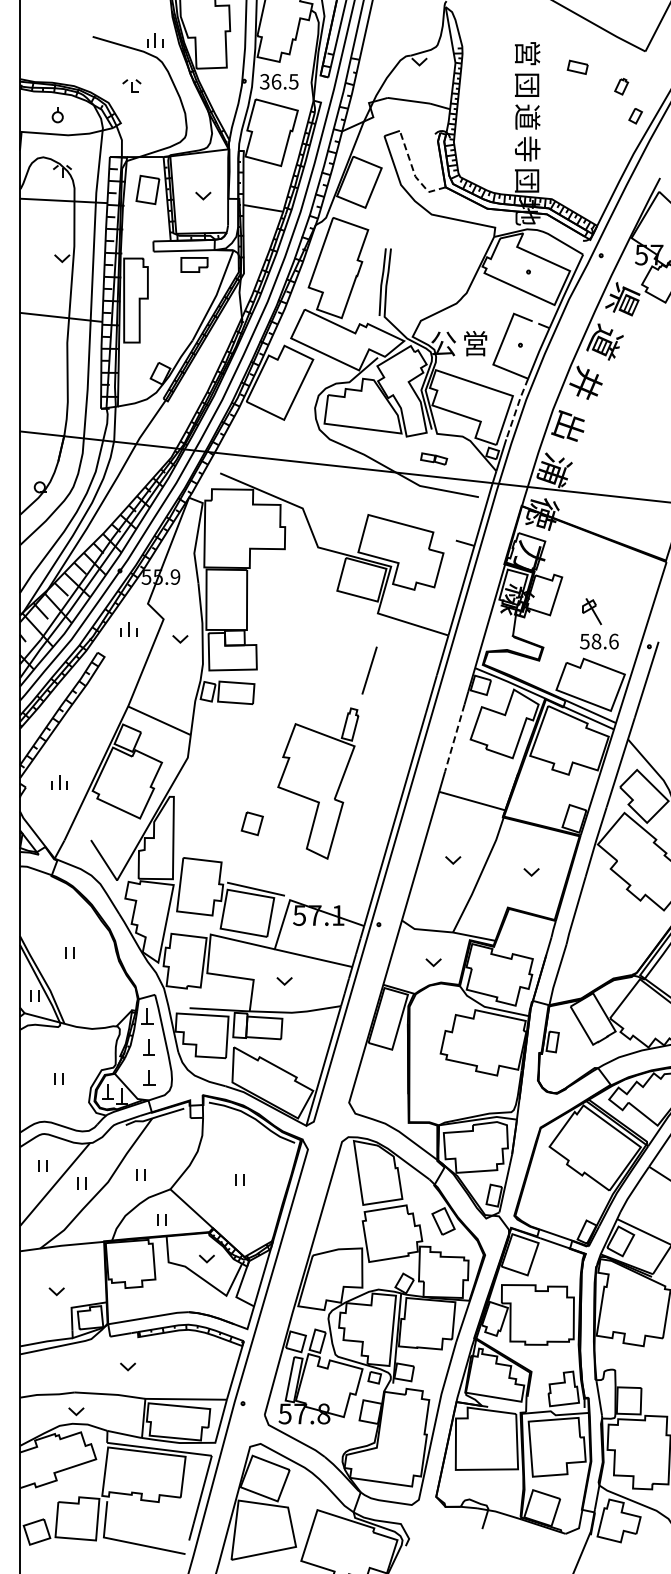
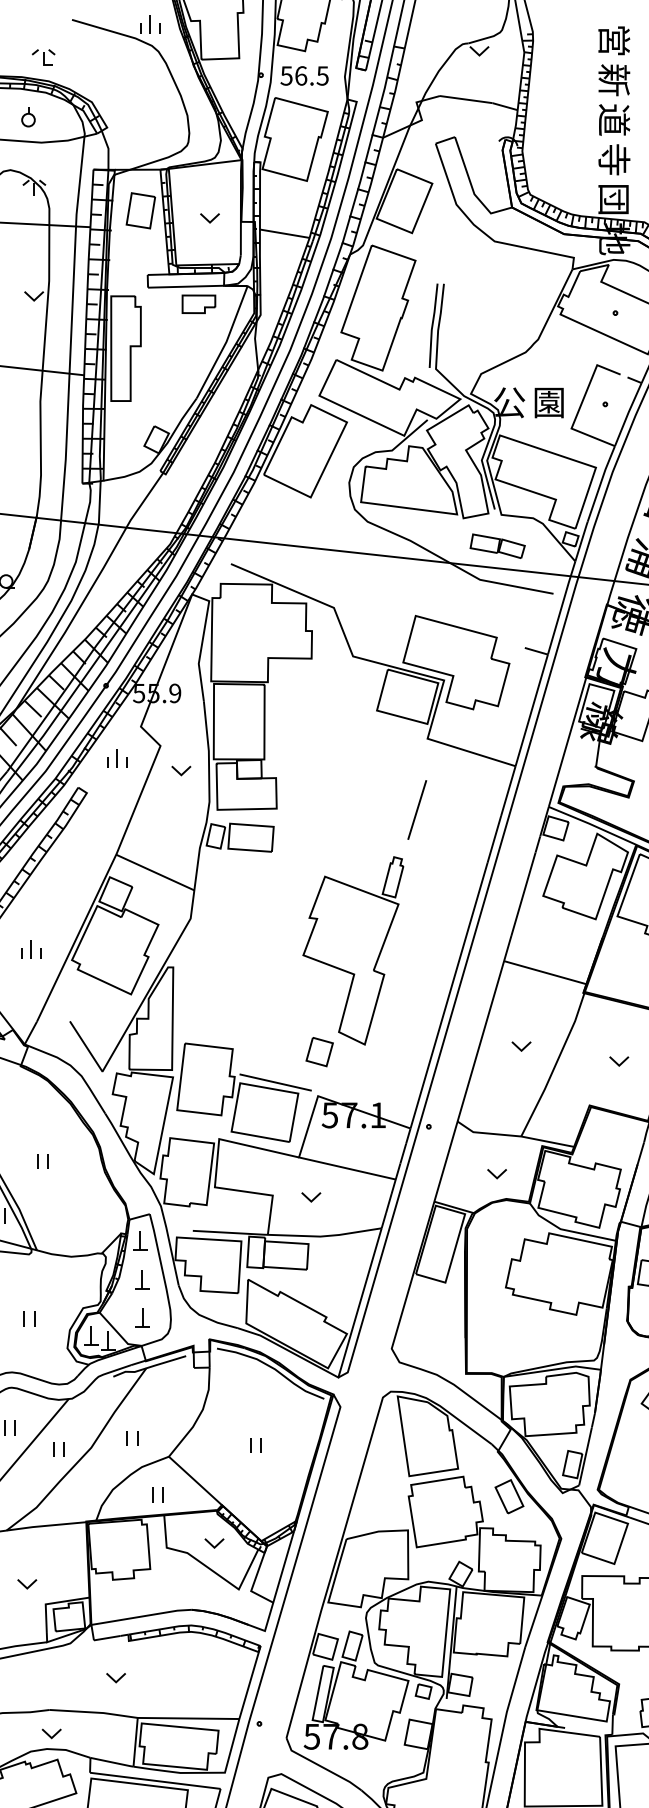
text: (264, 81) -> (286, 75), 36.5 -> 56.5
part: (131, 85) -> (43, 56), moved
text: (527, 85) -> (614, 80), 団 -> 新
line: (414, 172) -> (473, 189), dashed -> solid
text: (475, 343) -> (549, 402), 営 -> 園
line: (516, 408) -> (600, 483), dashed -> solid
part: (433, 458) -> (496, 545), size x1.67
line: (454, 738) -> (523, 894), dashed -> solid
part: (251, 823) -> (318, 1051), moved

